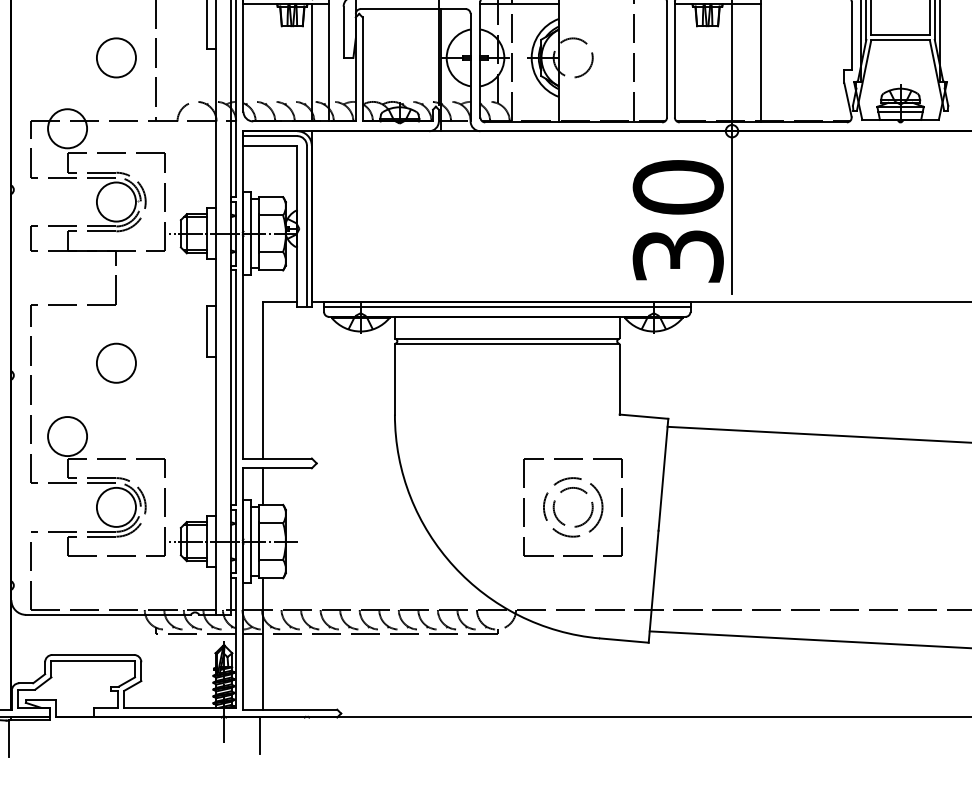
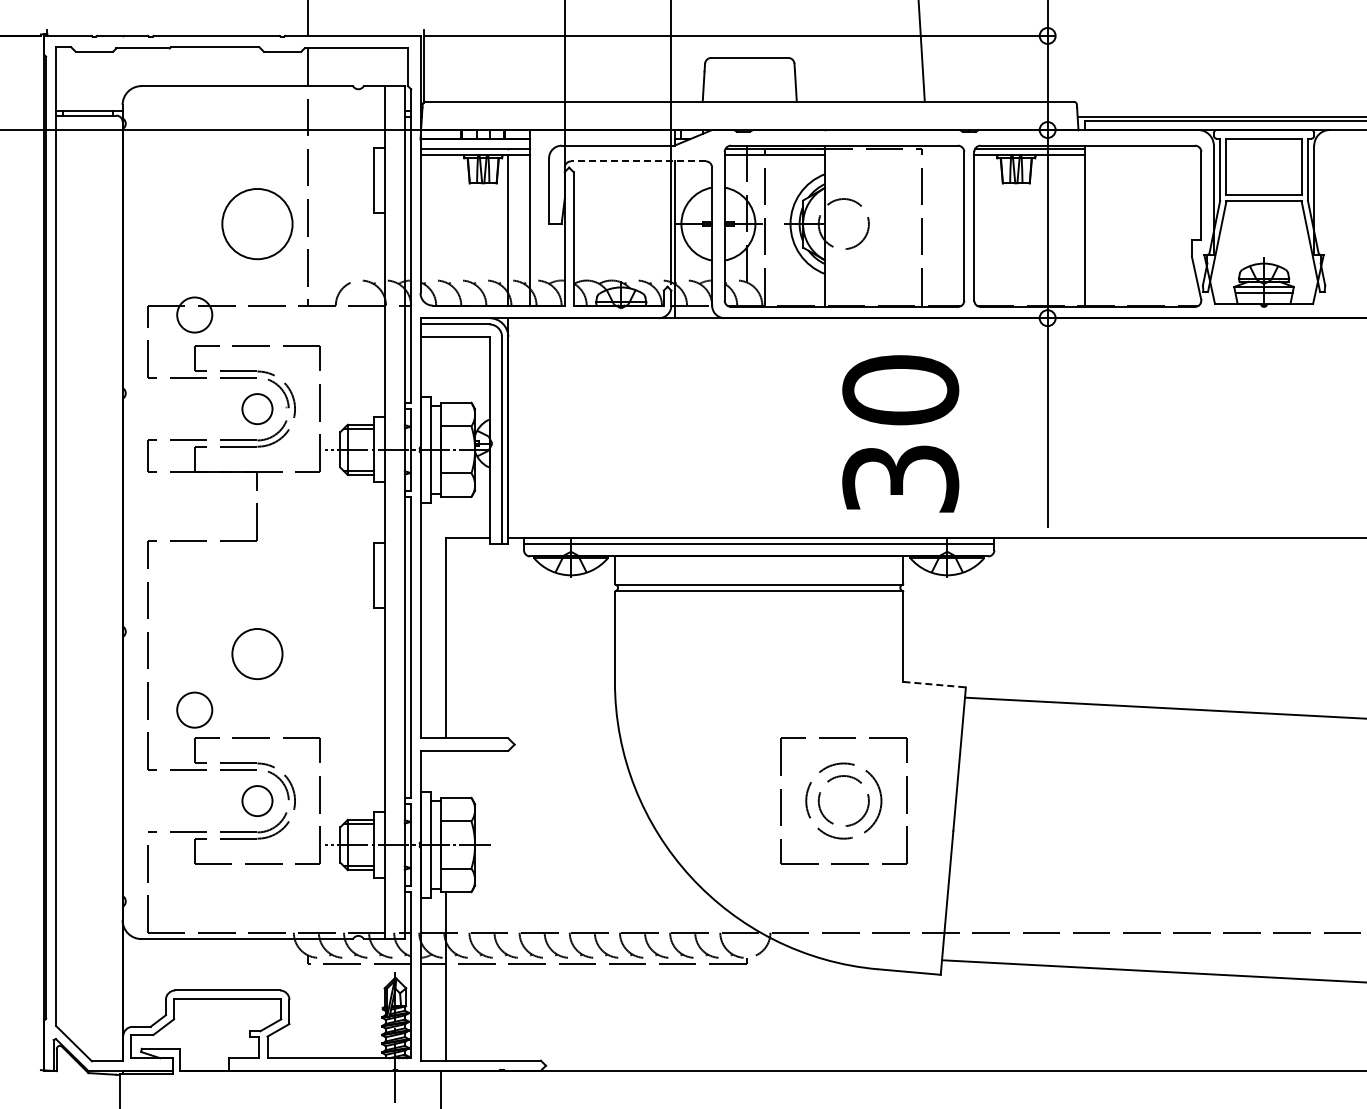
line: (412, 9) -> (637, 161), solid -> dashed
circle: (116, 58) -> (257, 224), size x1.4
circle: (67, 128) -> (194, 314), size x0.7
circle: (116, 202) -> (257, 409), size x0.6
text: (678, 221) -> (900, 433), moved
circle: (116, 362) -> (257, 653), moved
line: (644, 416) -> (935, 684), solid -> dashed
circle: (67, 436) -> (194, 710), size x0.7
line: (262, 485) -> (445, 773), removed
circle: (116, 507) -> (257, 801), size x0.6

